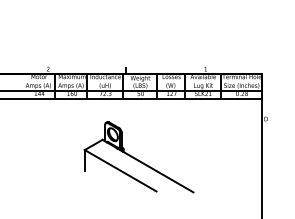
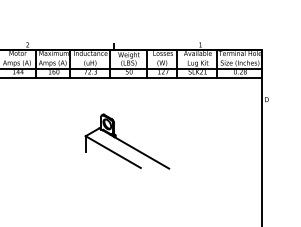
part: (138, 157) -> (126, 141), size x0.7

